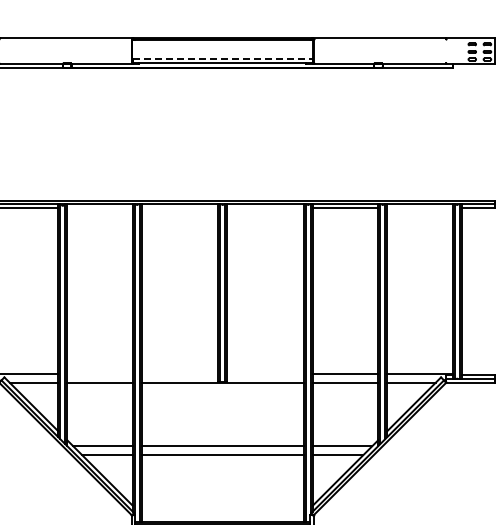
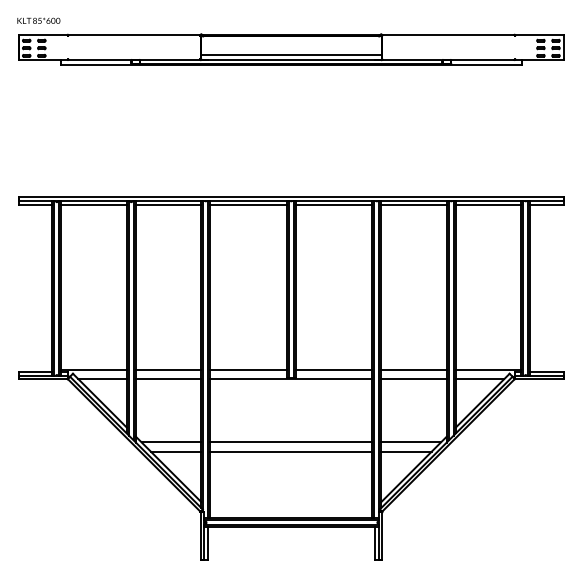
line: (222, 59) -> (291, 55), dashed -> solid
line: (99, 208) -> (168, 204), added
line: (179, 208) -> (248, 204), added
line: (264, 208) -> (333, 204), added
line: (419, 208) -> (488, 204), added
line: (99, 373) -> (168, 369), added
line: (179, 373) -> (248, 369), added
line: (264, 373) -> (333, 369), added

